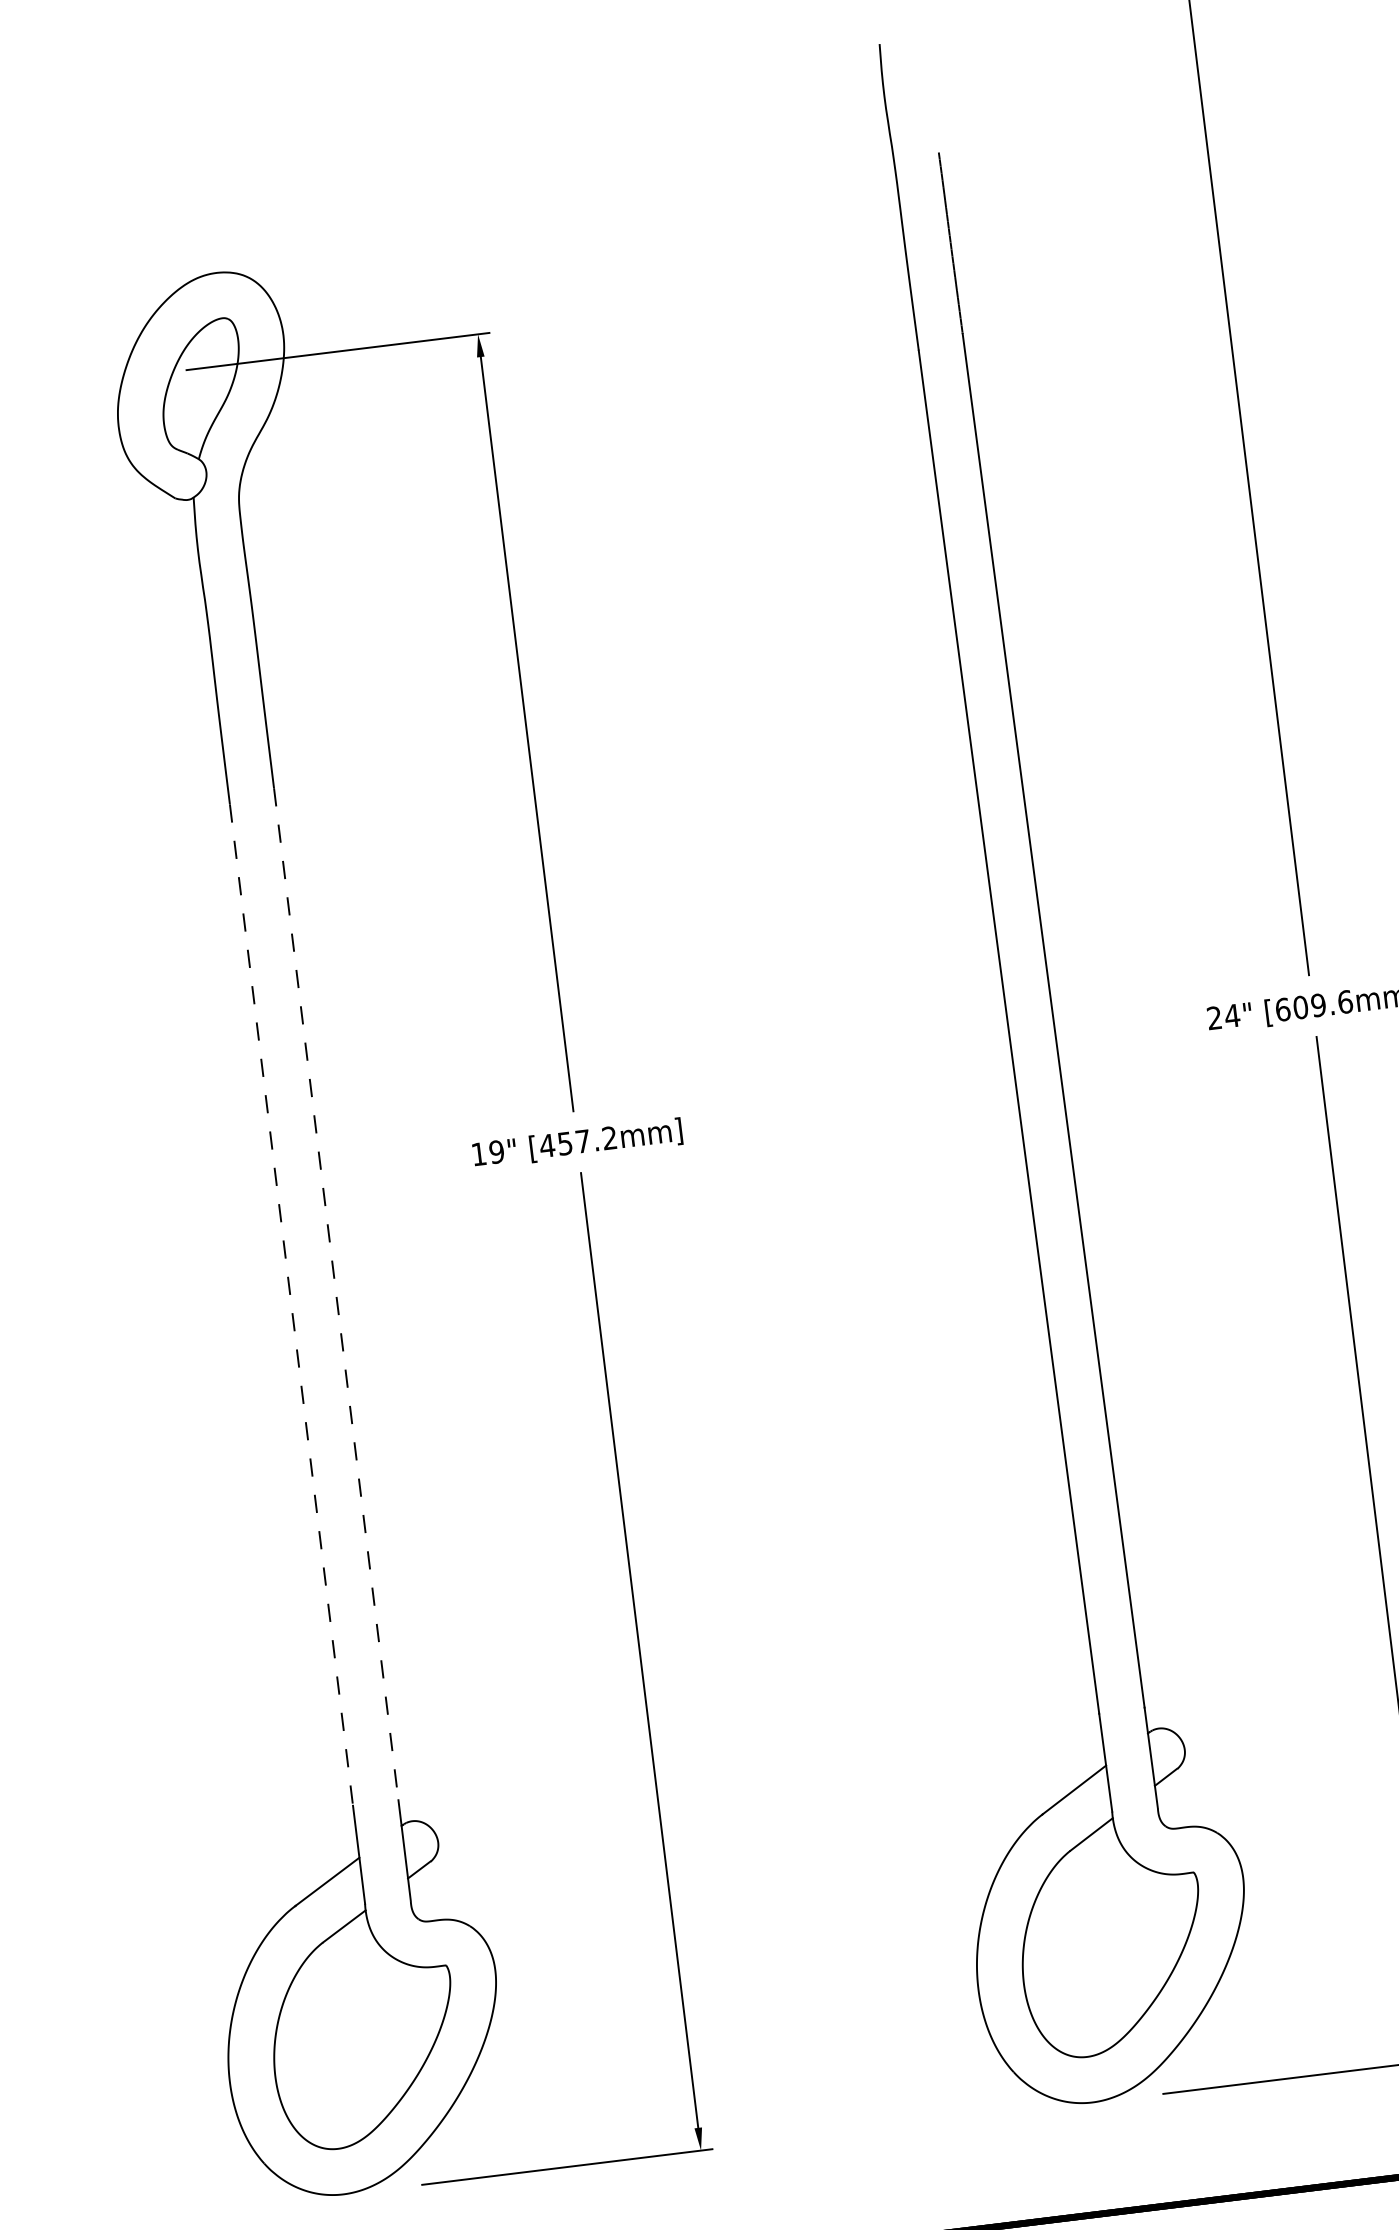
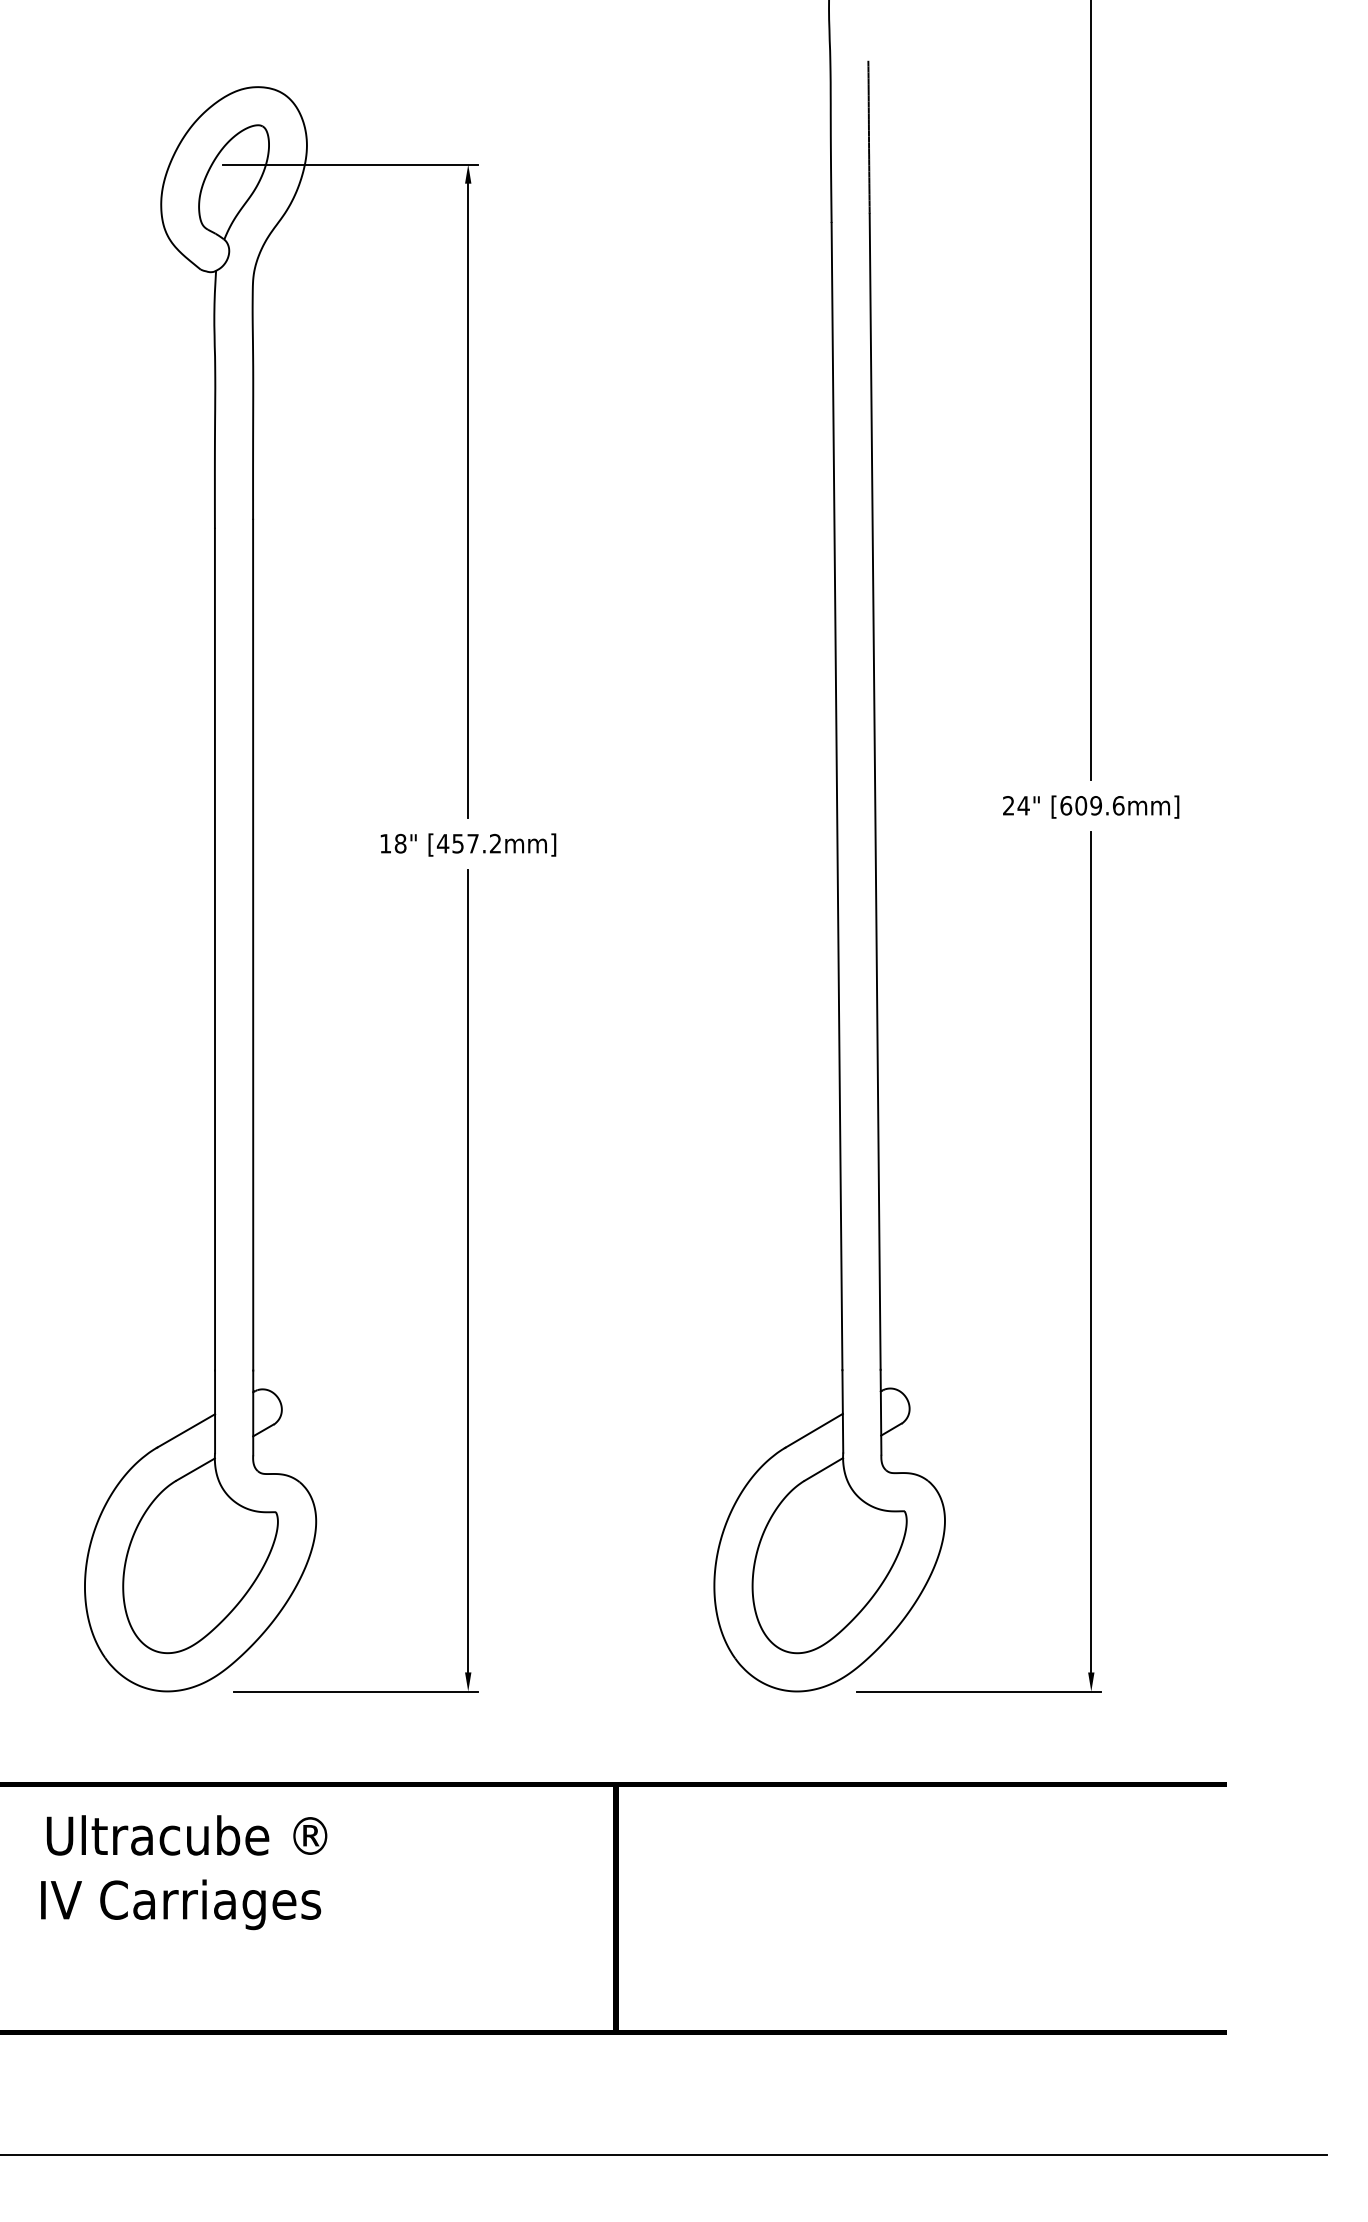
text: (496, 1151) -> (400, 843), 19" -> 18"
line: (336, 1294) -> (253, 945), dashed -> solid
line: (290, 1305) -> (214, 949), dashed -> solid

